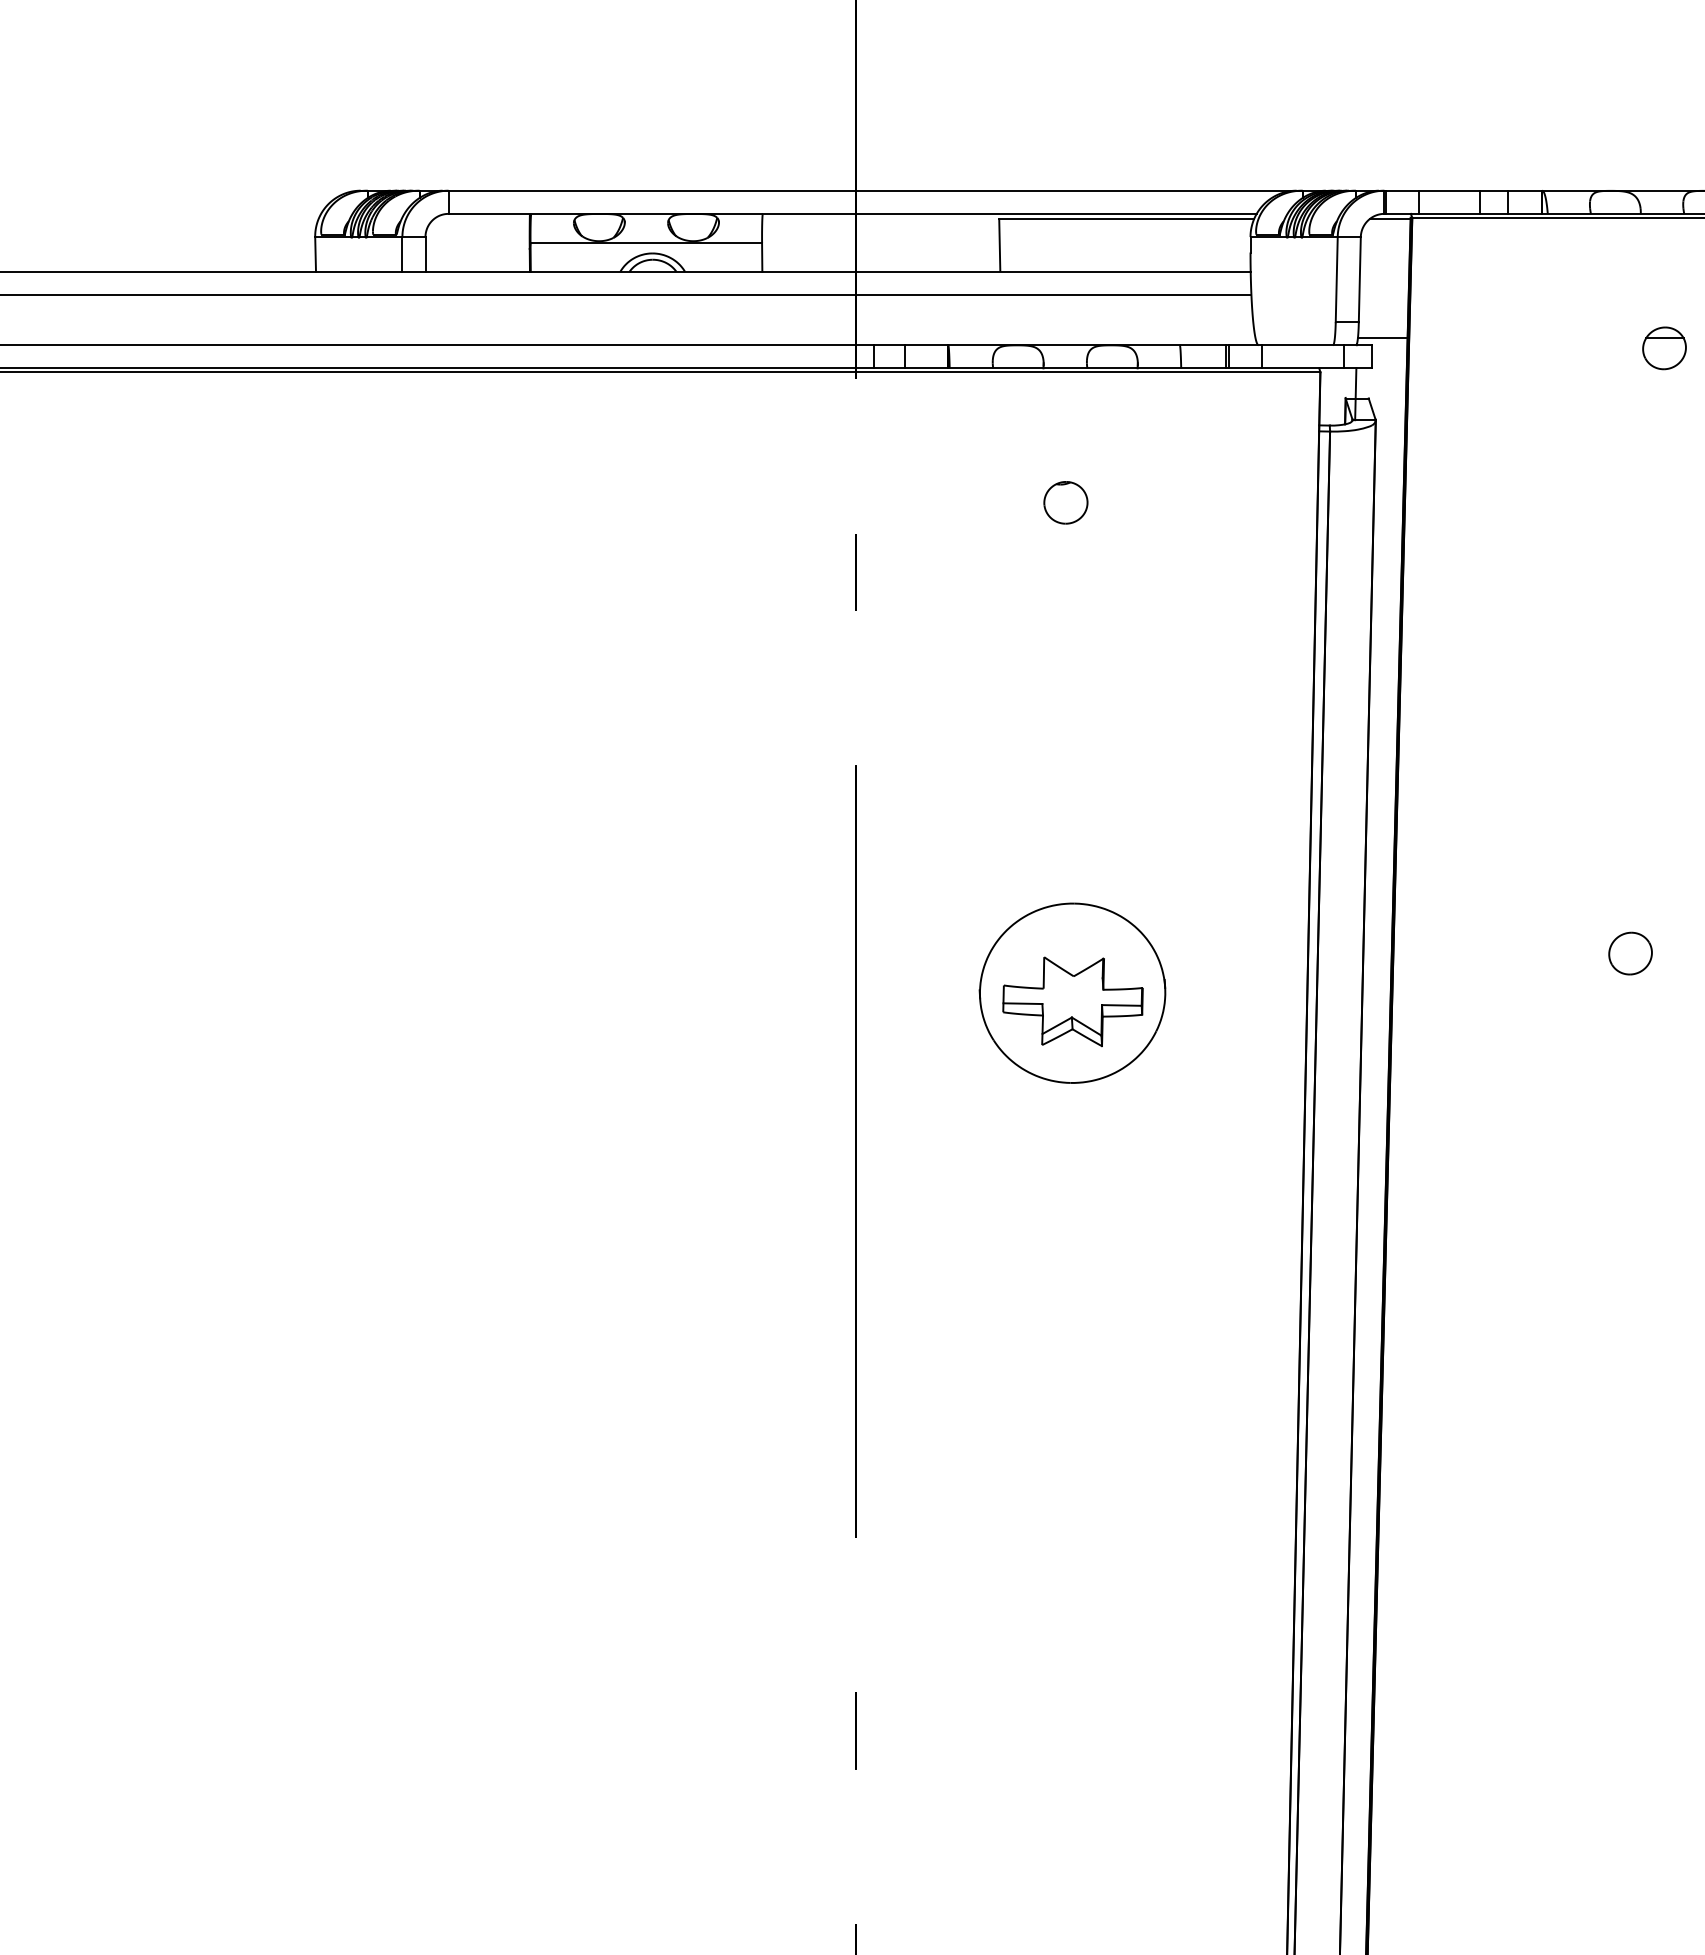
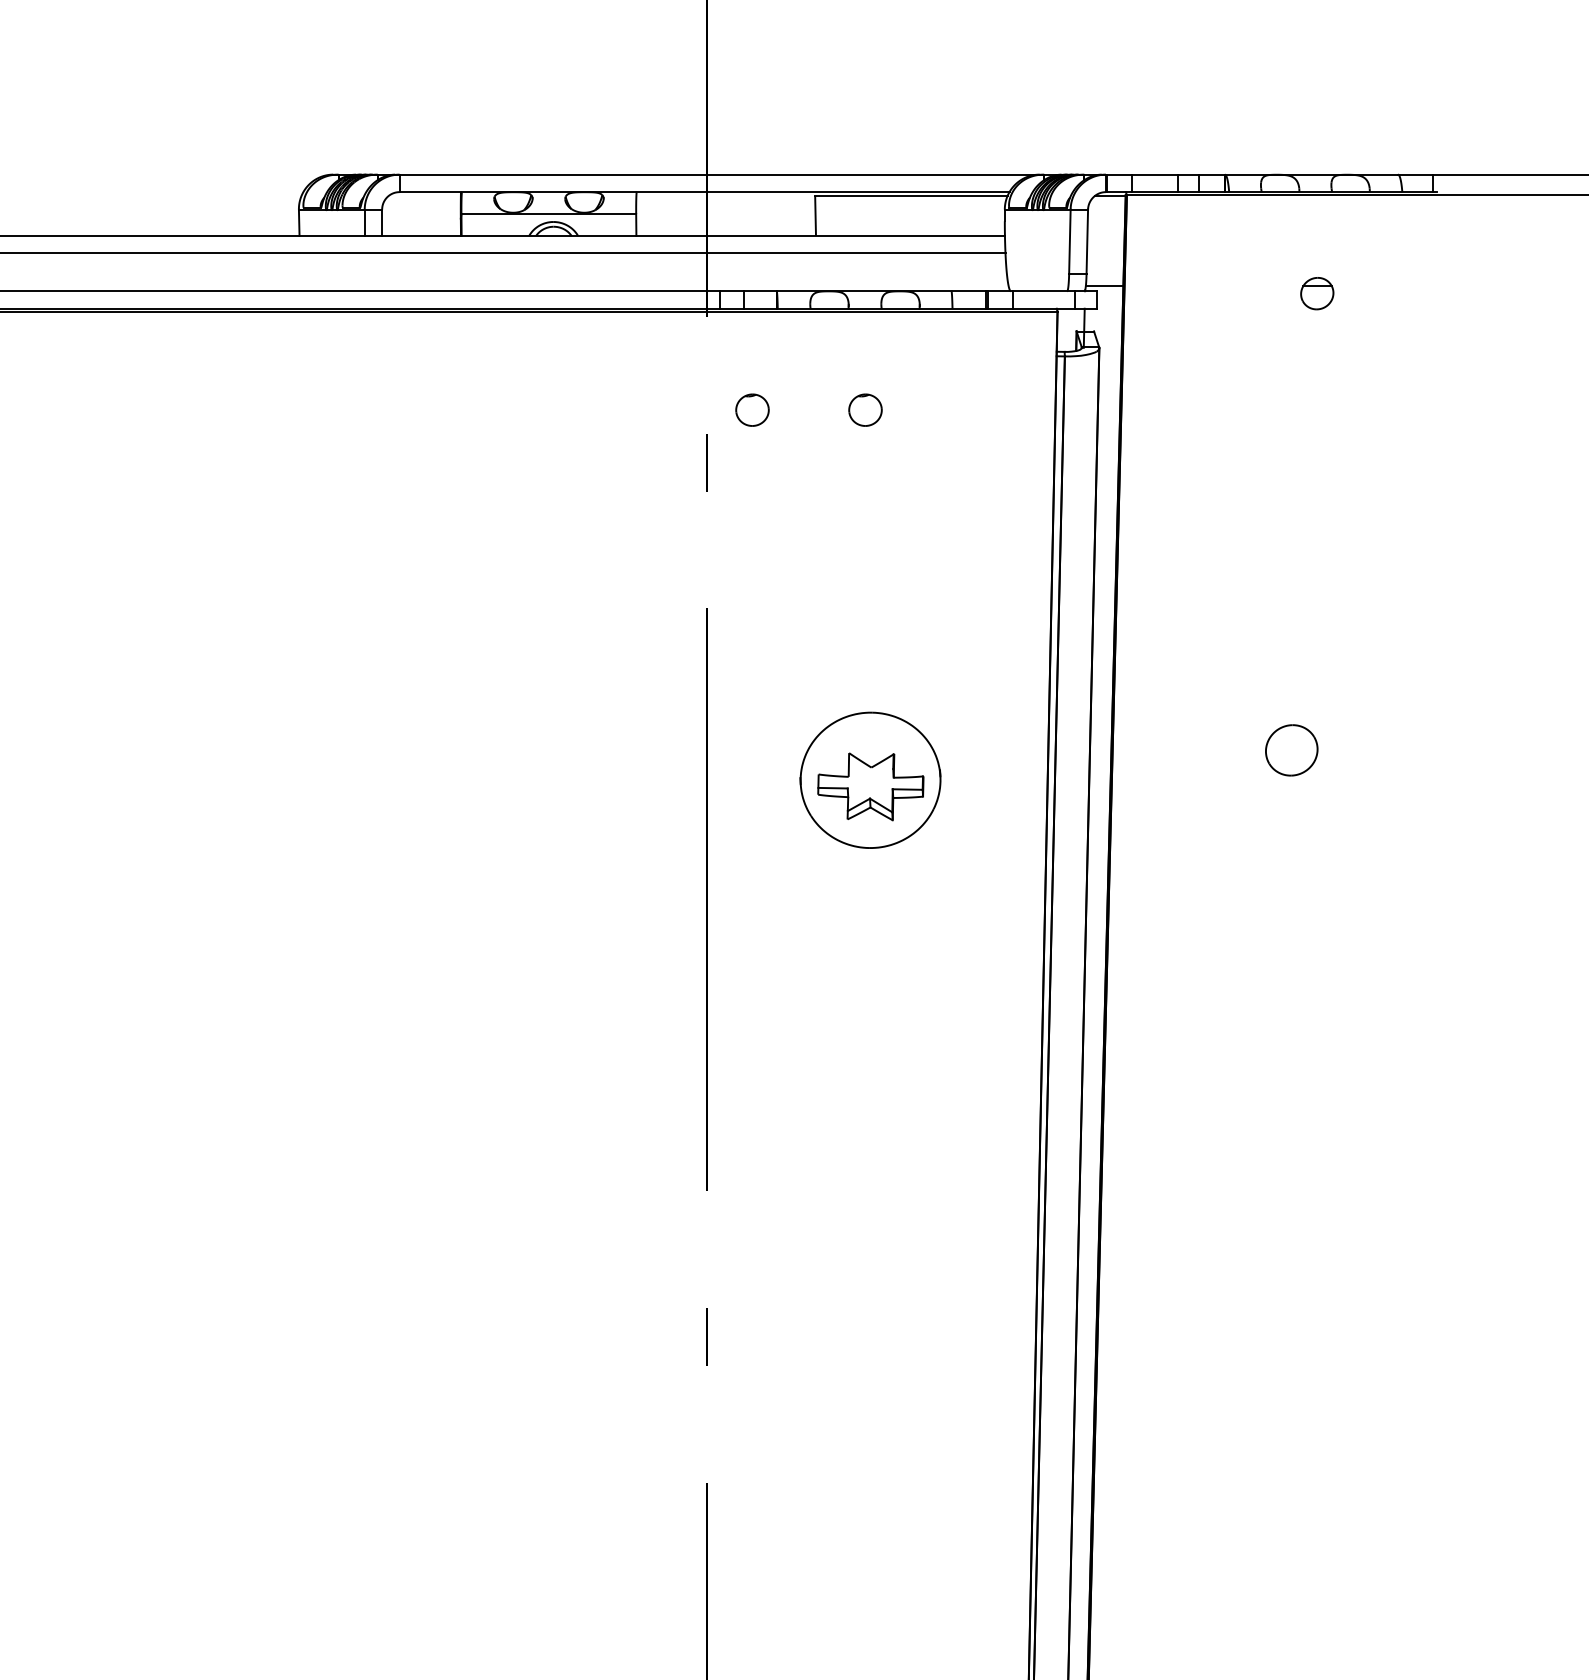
part: (916, 501) -> (752, 409), added
part: (1630, 953) -> (1291, 750), size x1.6

